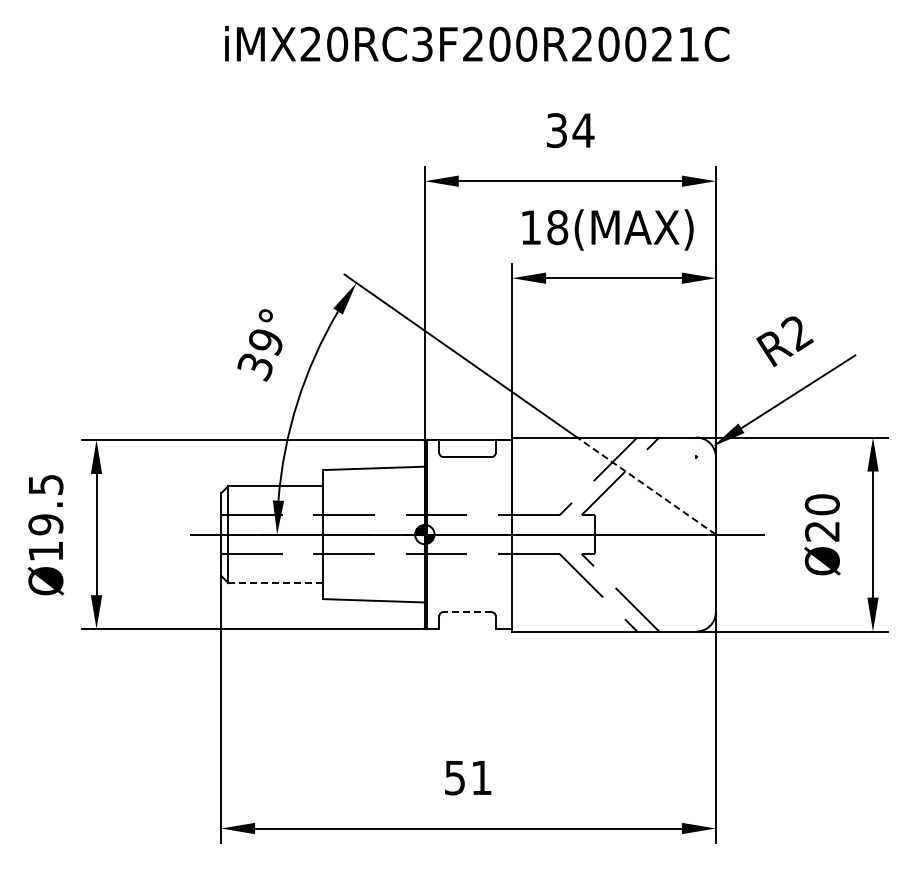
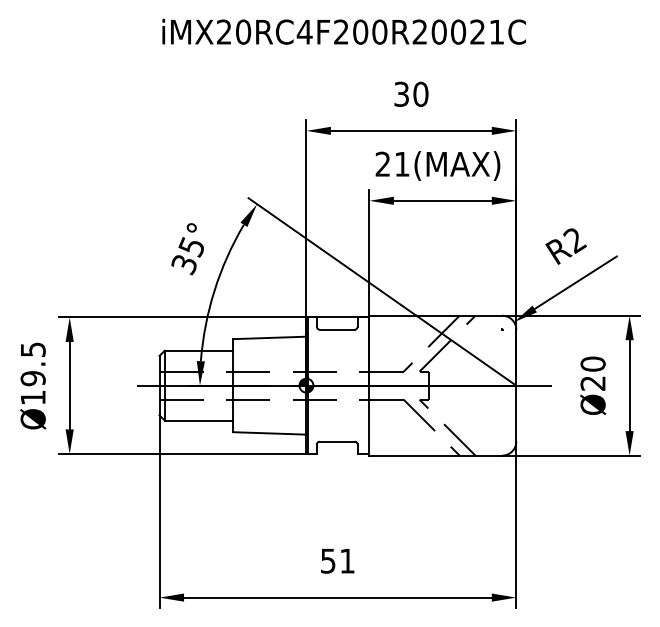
text: (422, 43) -> (304, 31), iMX20RC3F200R20021C -> iMX20RC4F200R20021C
text: (583, 130) -> (420, 94), 34 -> 30
text: (544, 227) -> (392, 164), 18(MAX) -> 21(MAX)
text: (264, 342) -> (190, 247), 39° -> 35°
line: (646, 486) -> (466, 350), dashed -> solid
line: (276, 583) -> (199, 420), dashed -> solid
line: (467, 612) -> (337, 441), dashed -> solid

